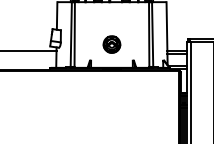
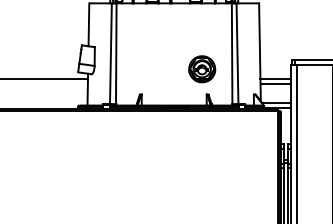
part: (111, 44) -> (201, 69), moved

